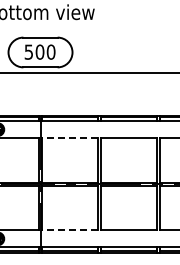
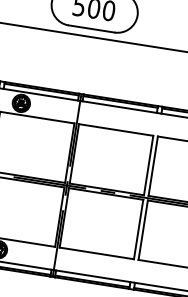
line: (69, 138) -> (115, 130), dashed -> solid
line: (69, 230) -> (96, 253), dashed -> solid

